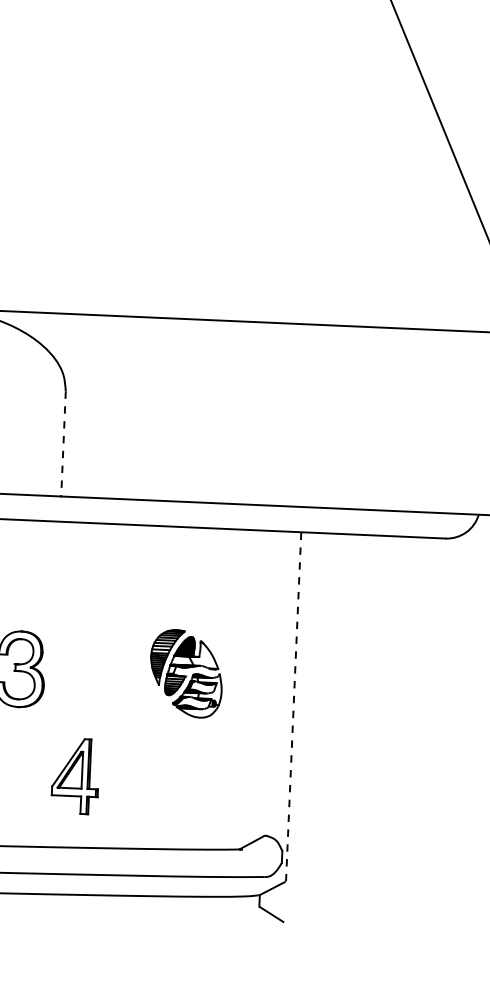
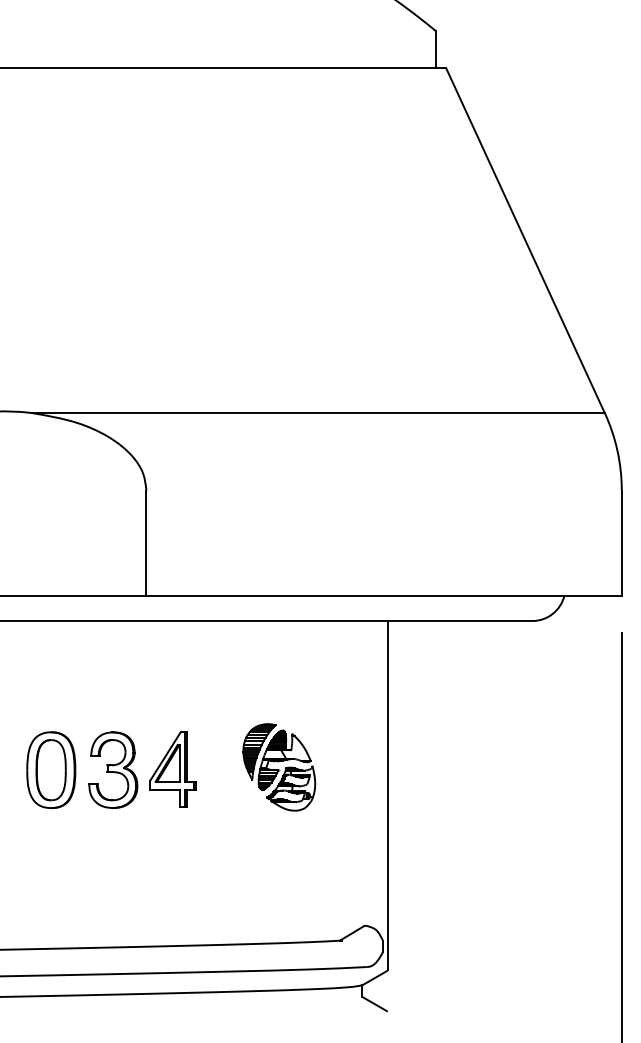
line: (63, 444) -> (146, 543), dashed -> solid
line: (293, 706) -> (387, 795), dashed -> solid
part: (75, 776) -> (172, 769), moved

